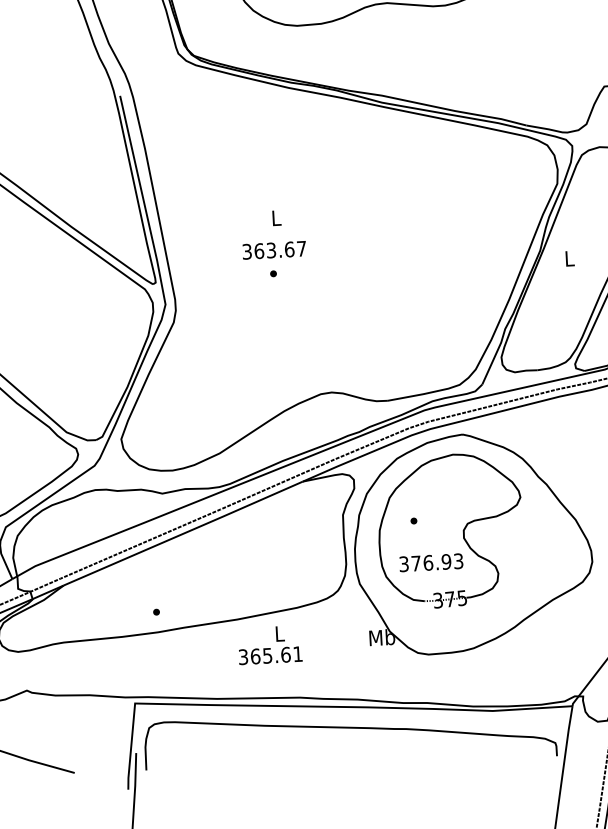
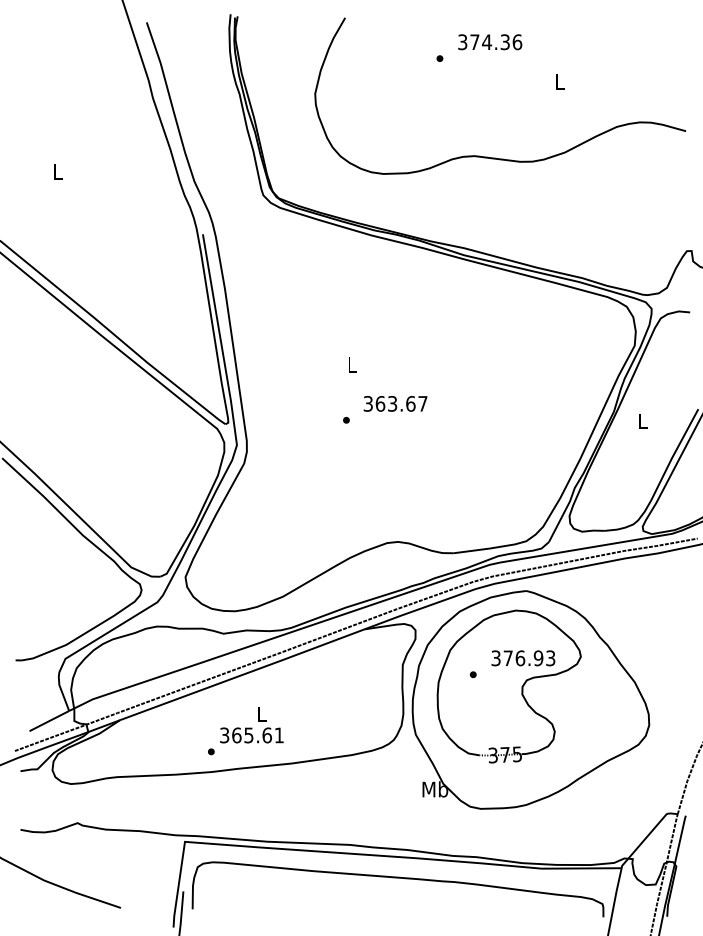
text: (274, 249) -> (395, 403), moved
text: (431, 562) -> (523, 658), moved
text: (269, 645) -> (251, 725), moved

